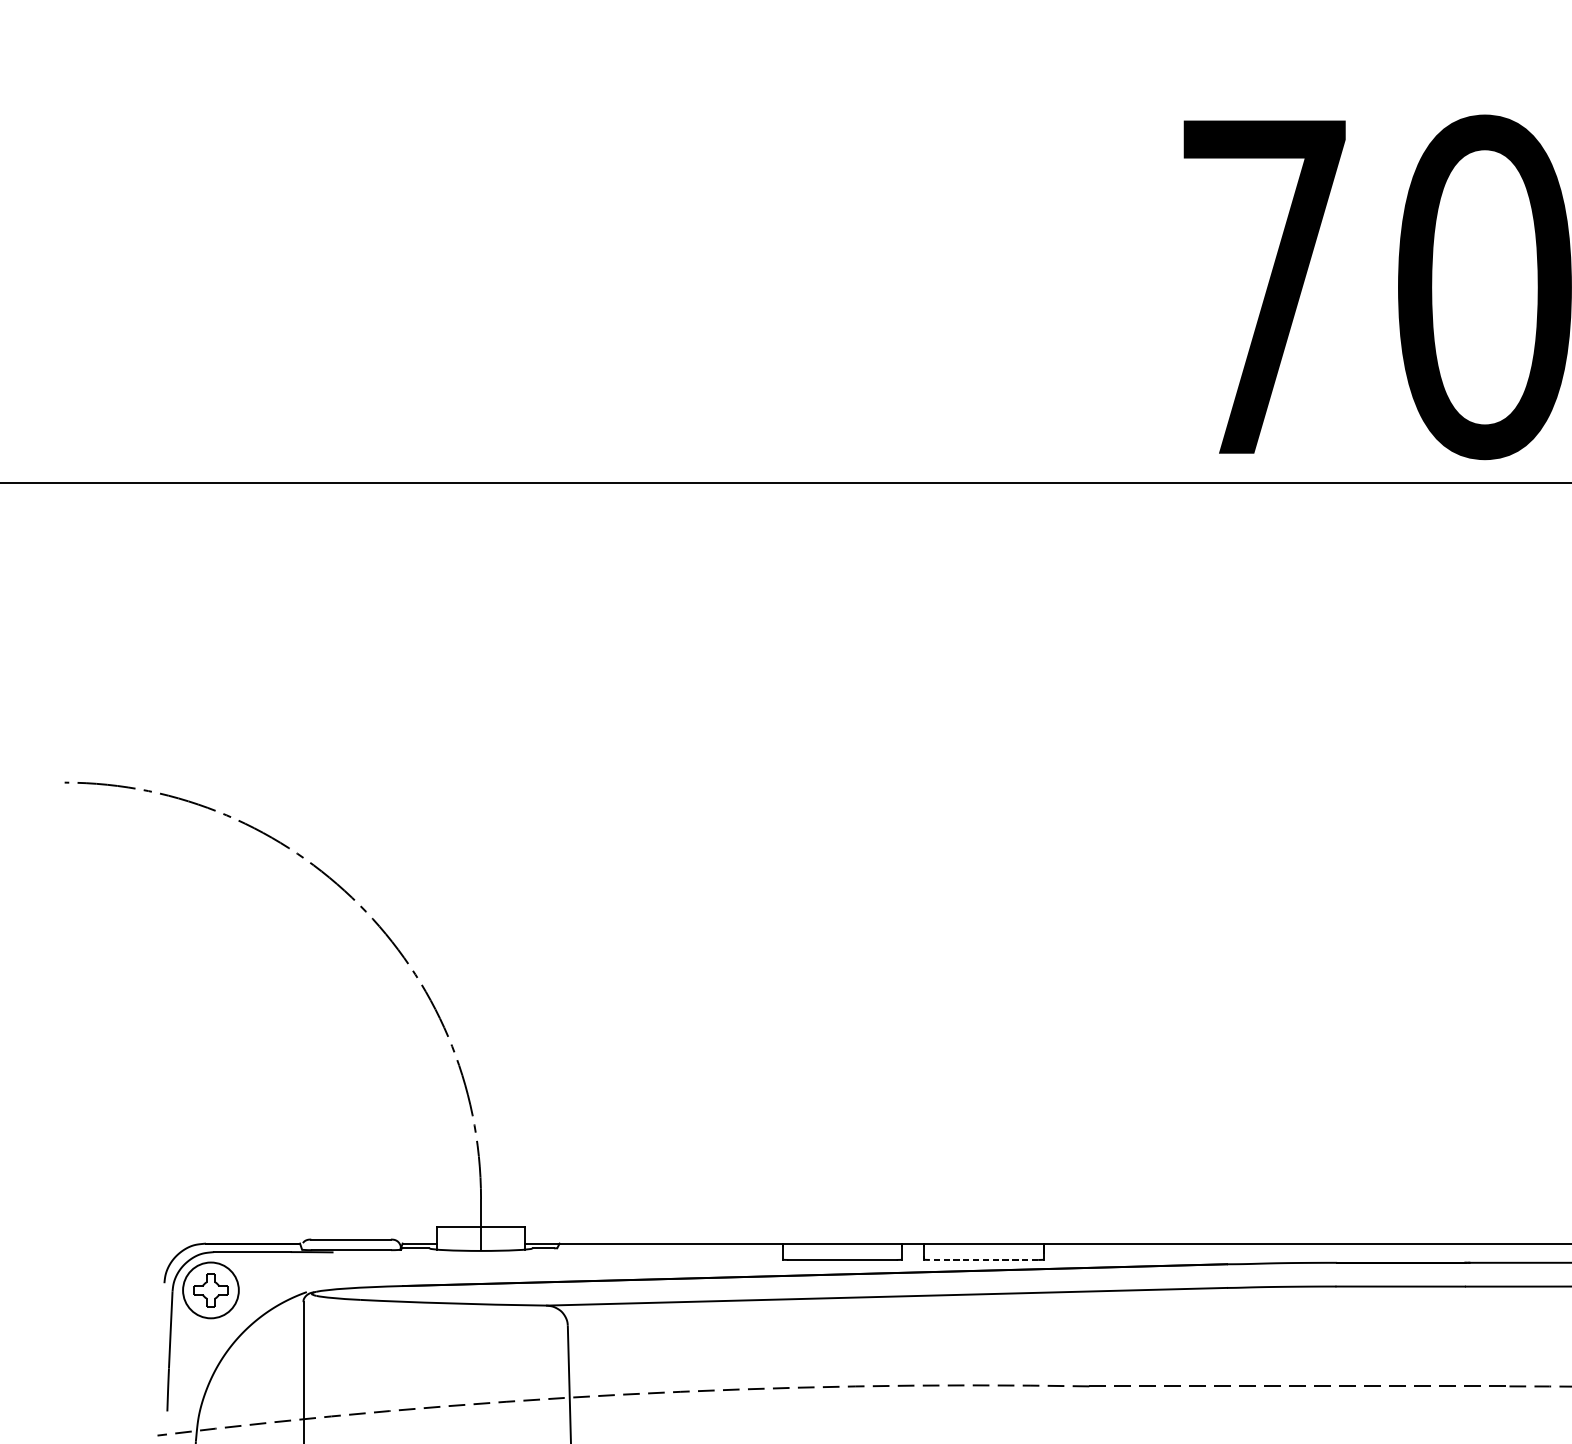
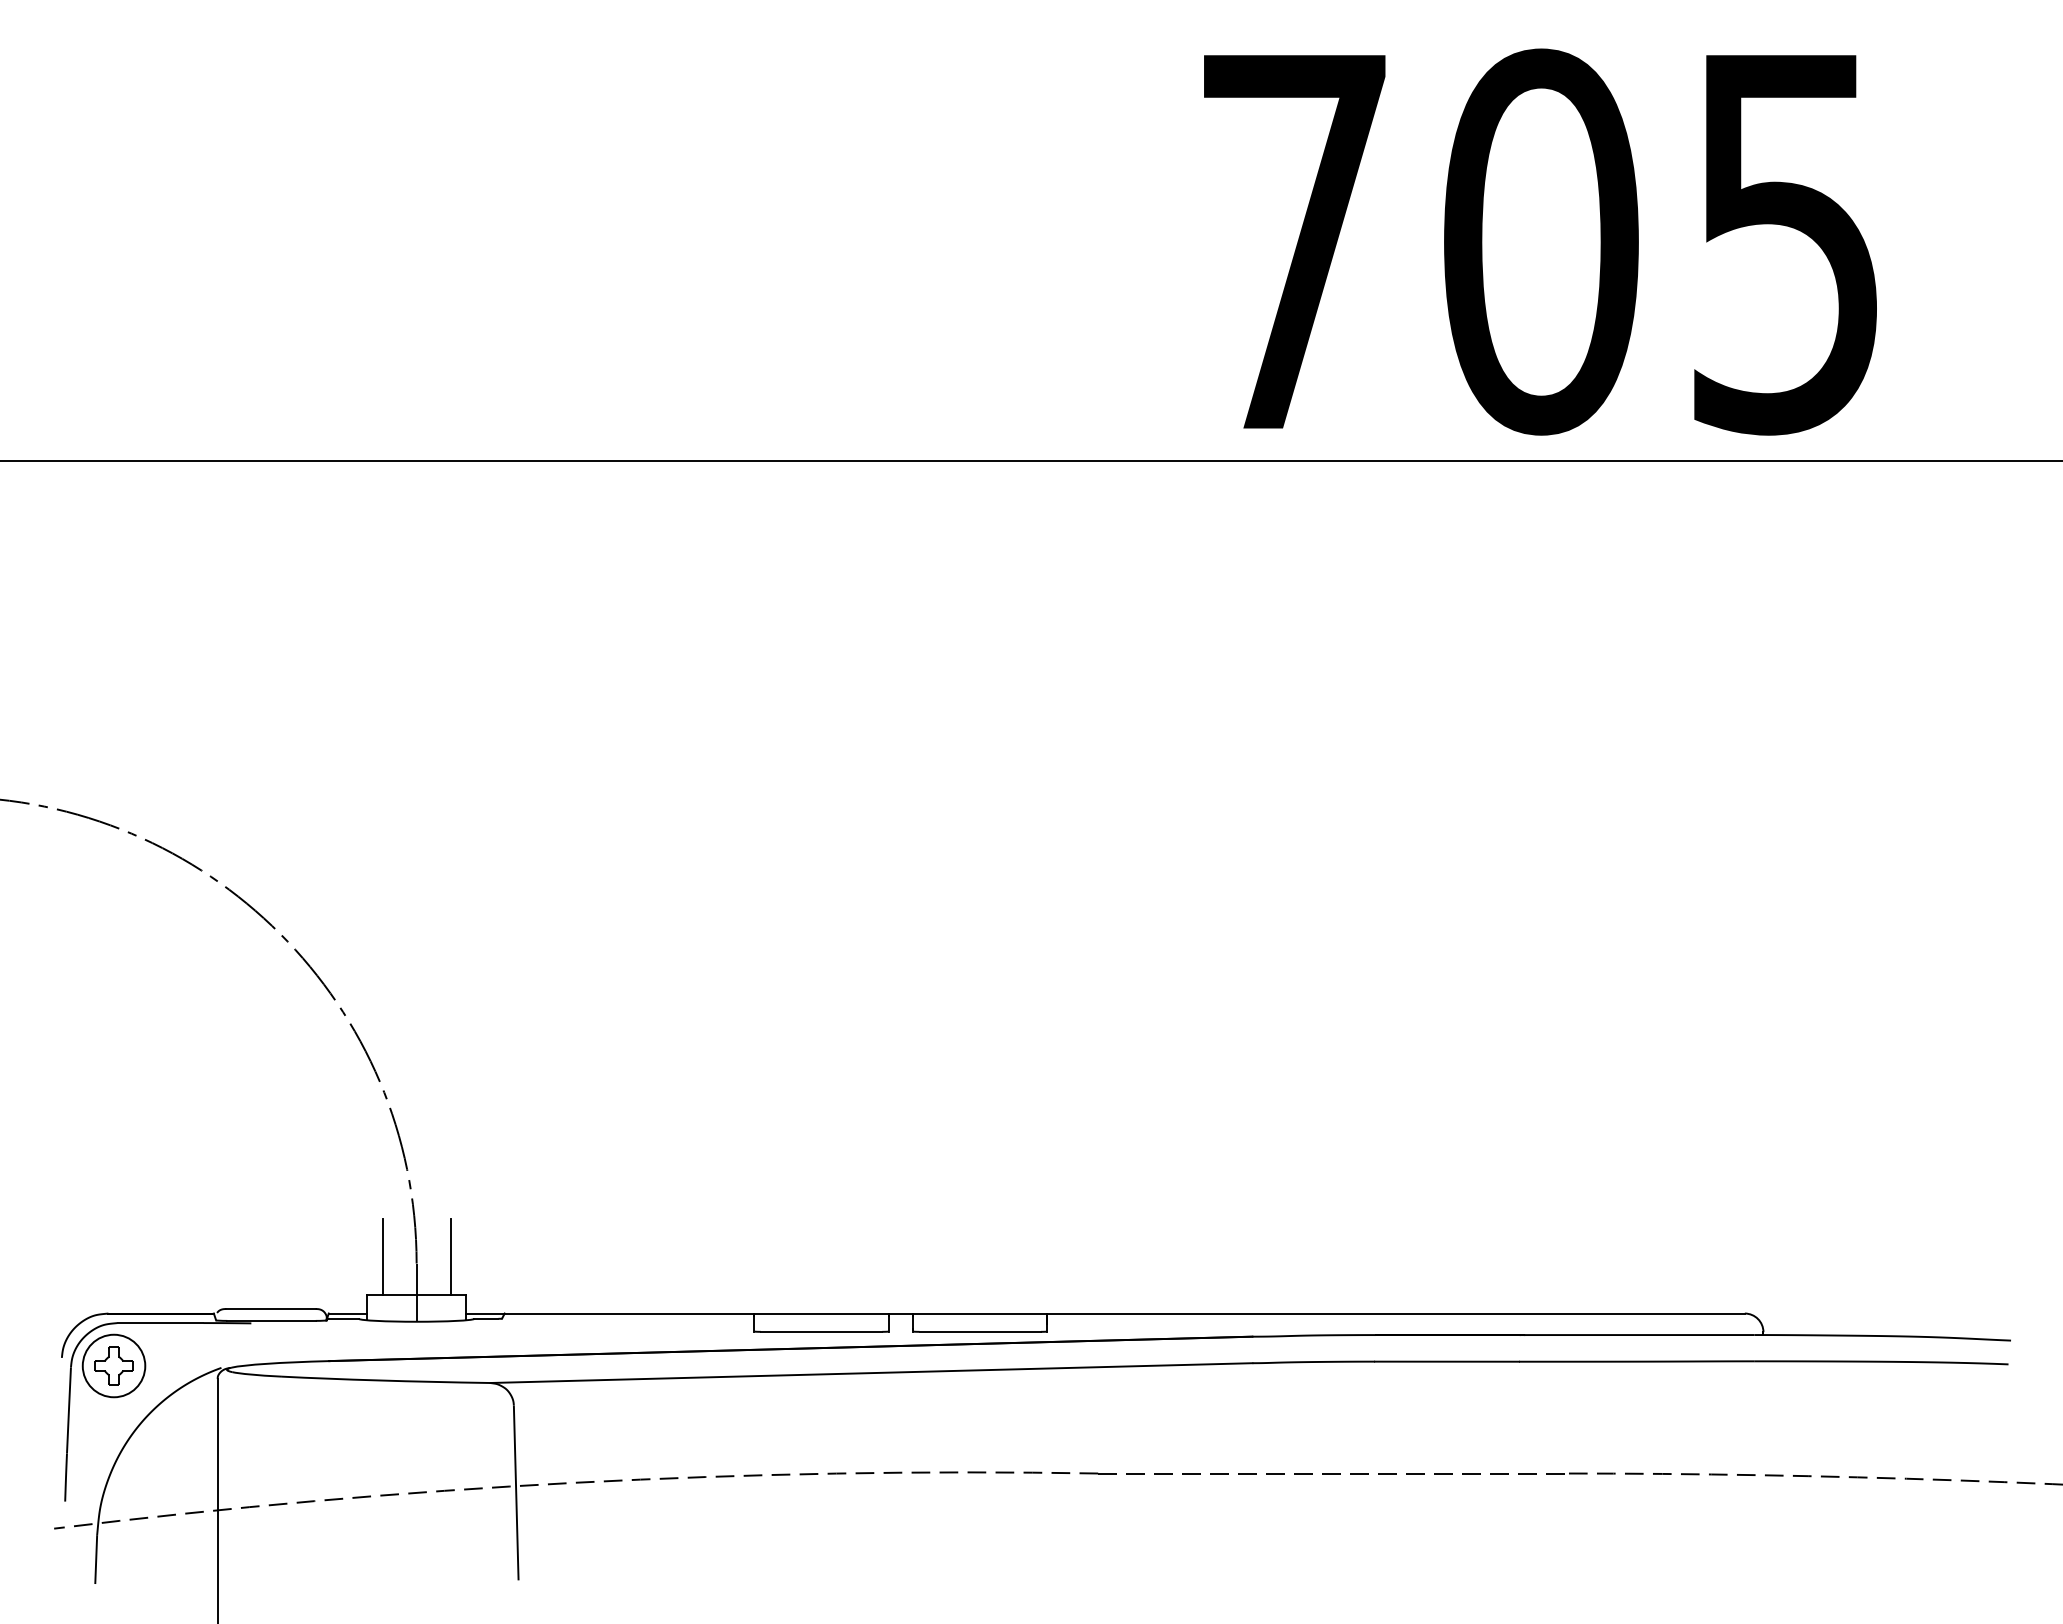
line: (450, 1192) -> (382, 1256), added
line: (511, 1192) -> (450, 1256), added
line: (984, 1259) -> (980, 1331), dashed -> solid

